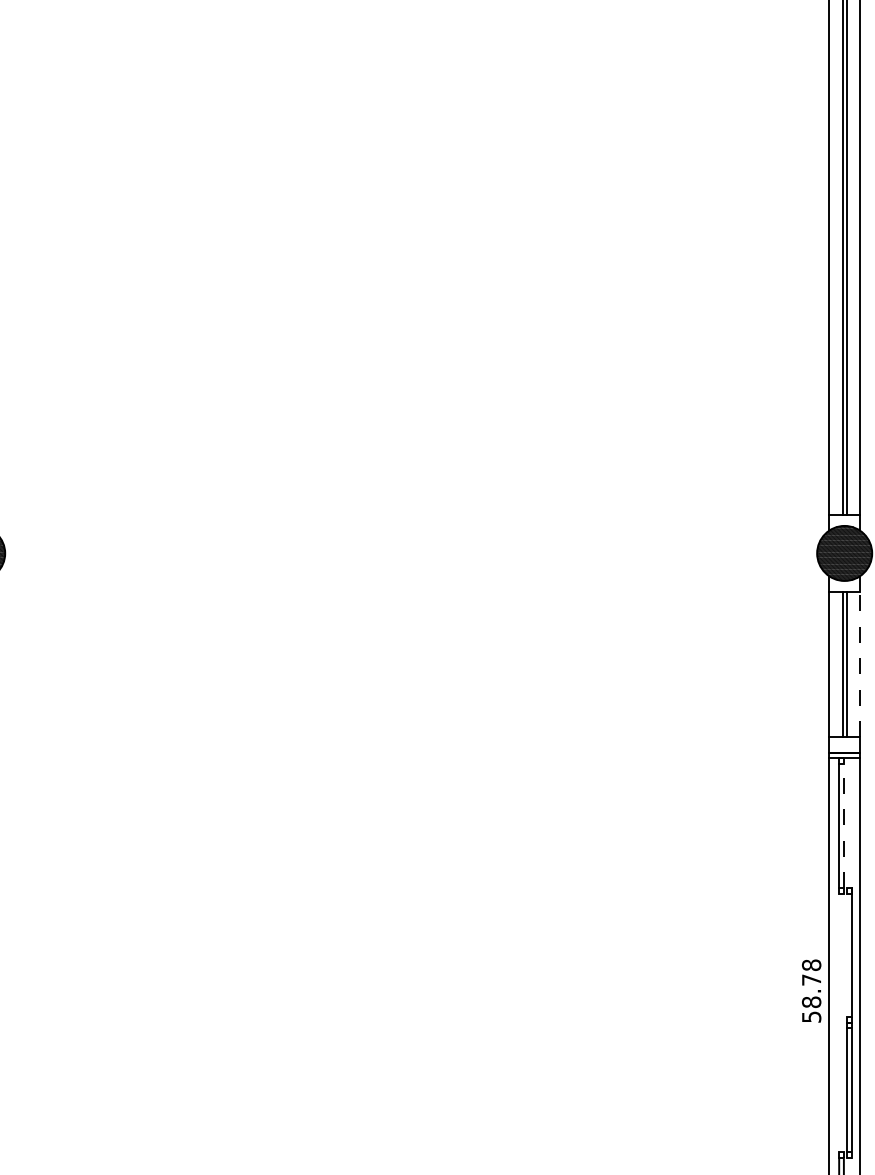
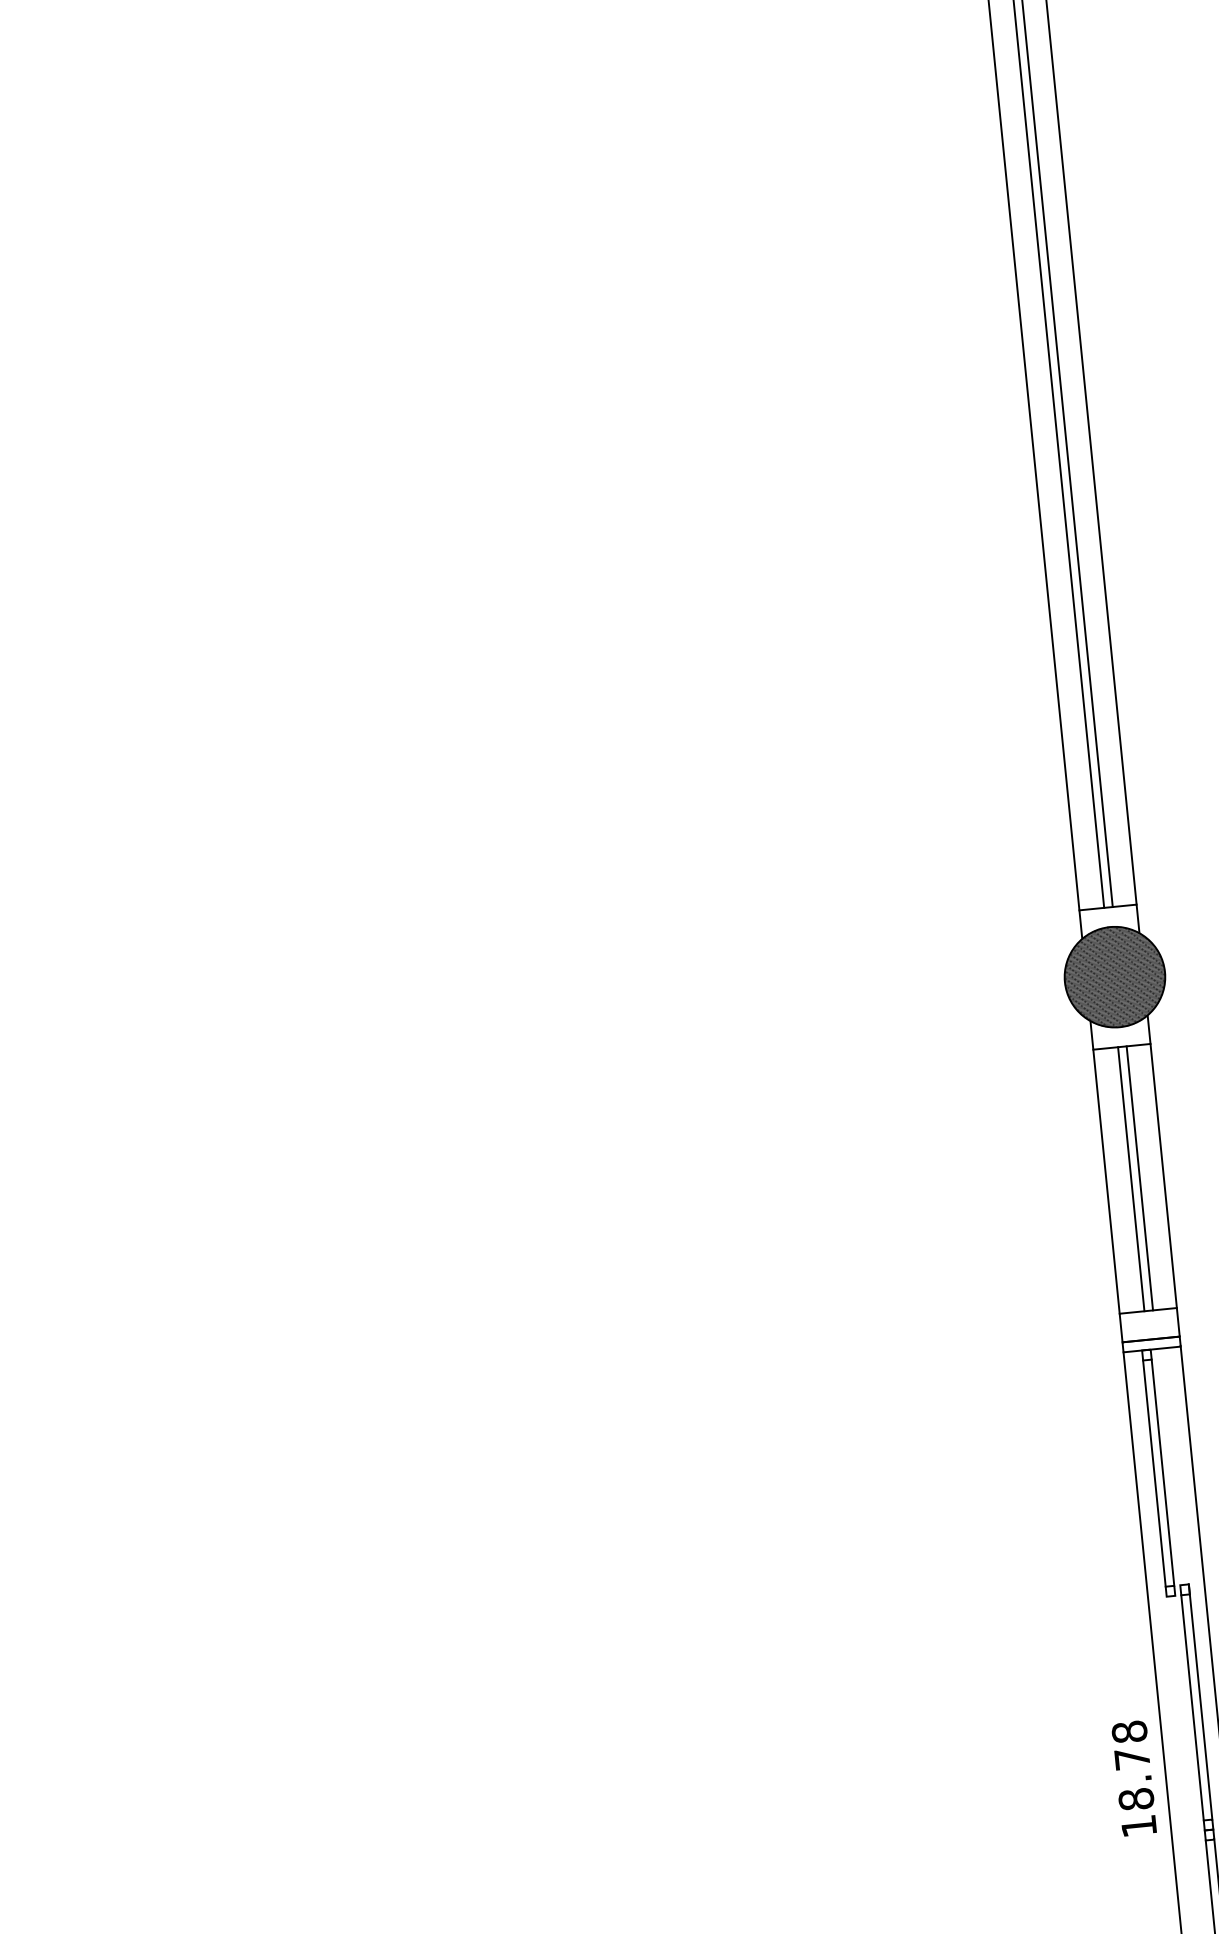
line: (860, 664) -> (1163, 1176), dashed -> solid
line: (843, 825) -> (1162, 1472), dashed -> solid
line: (847, 955) -> (1193, 1707), added
text: (811, 1016) -> (1138, 1825), 58.78 -> 18.78

